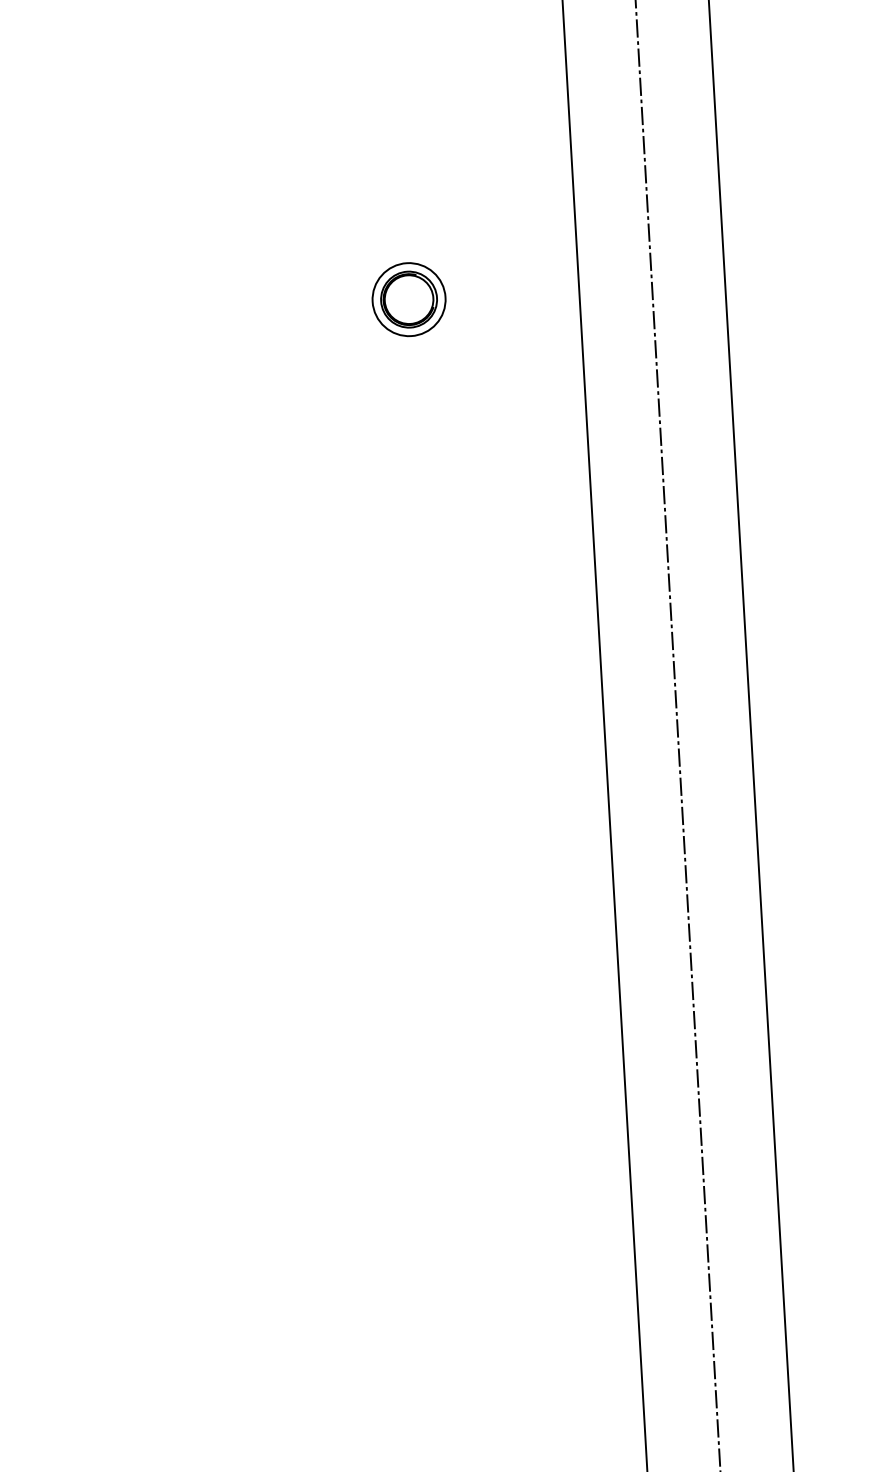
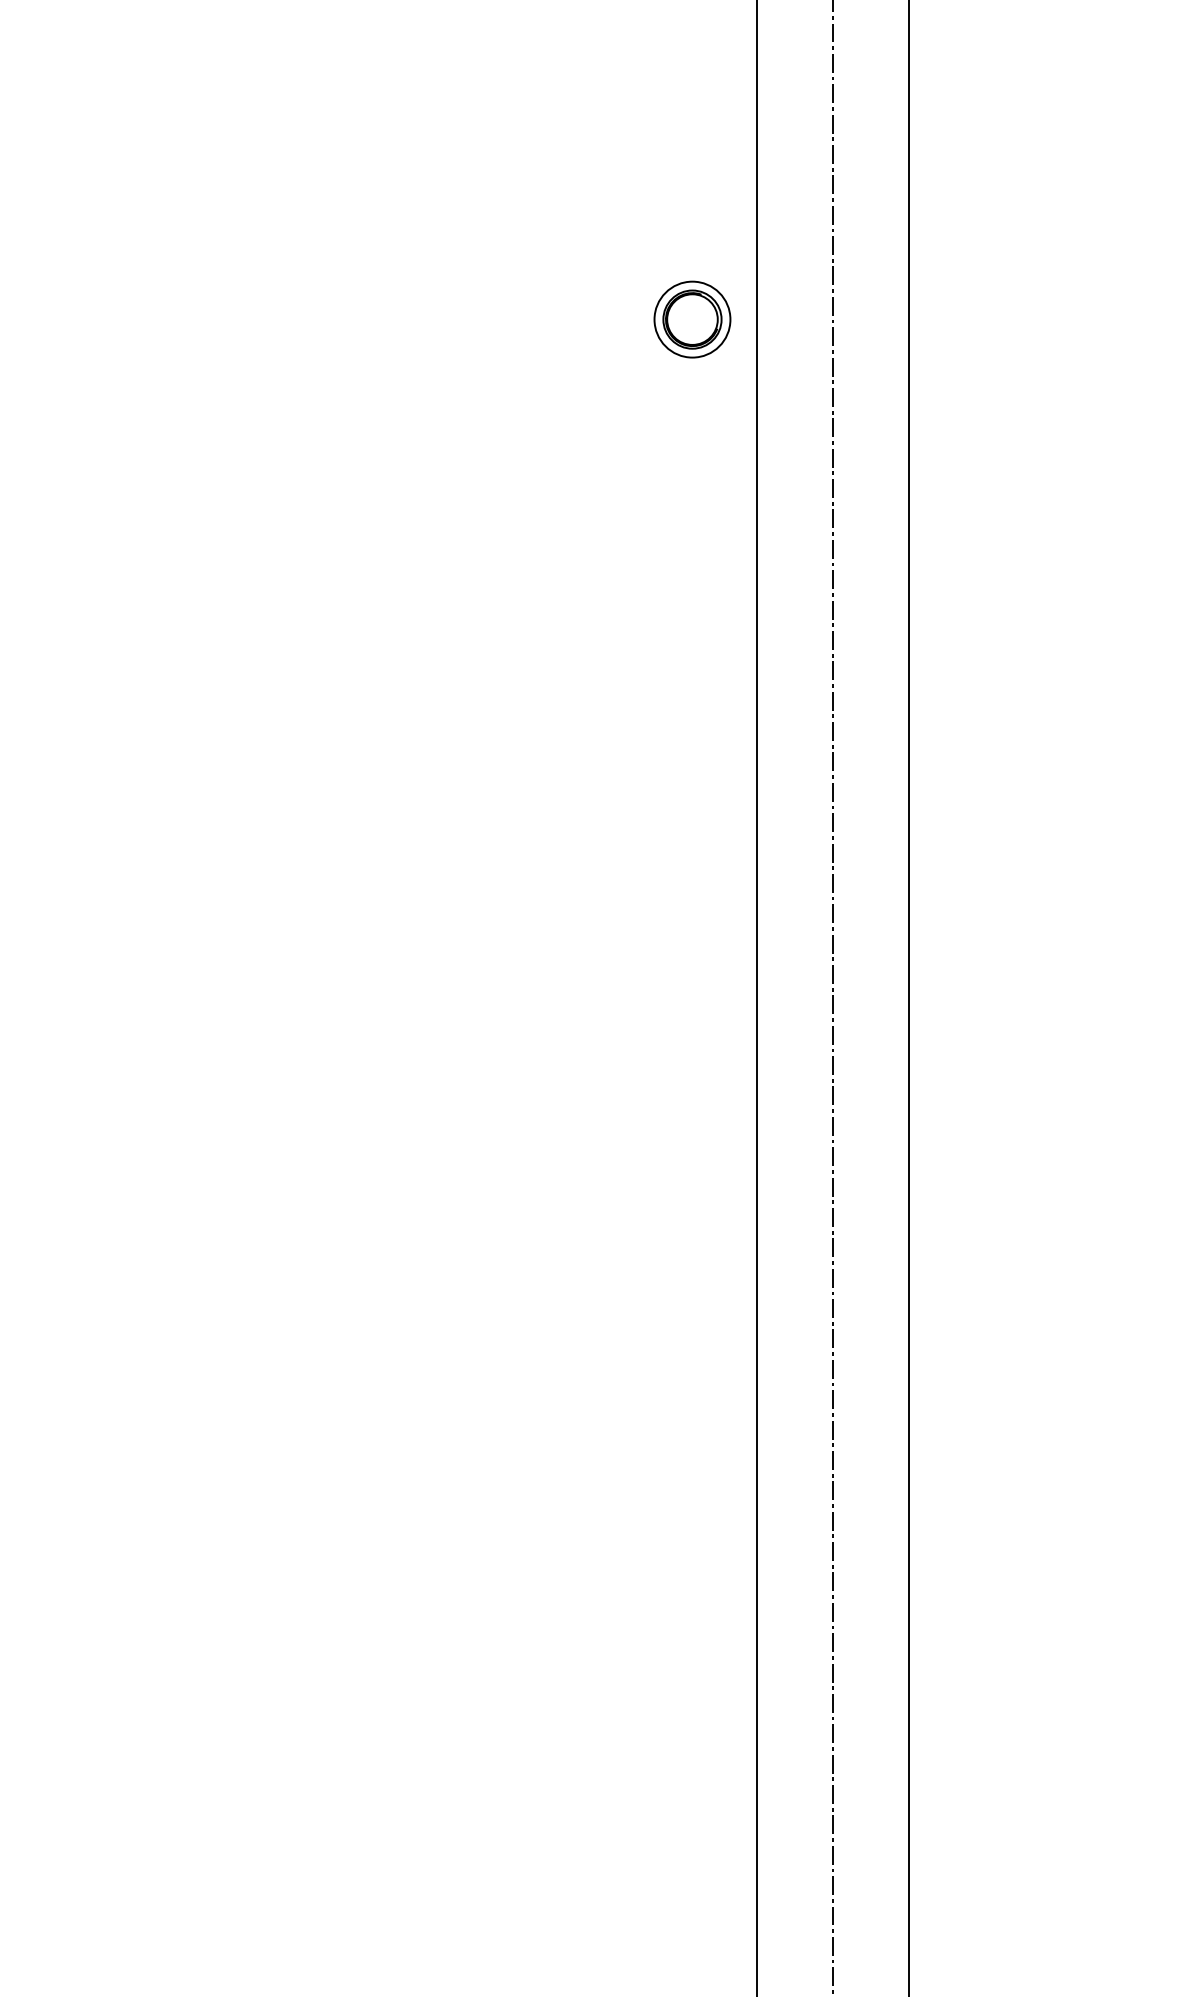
part: (409, 299) -> (692, 319), moved

